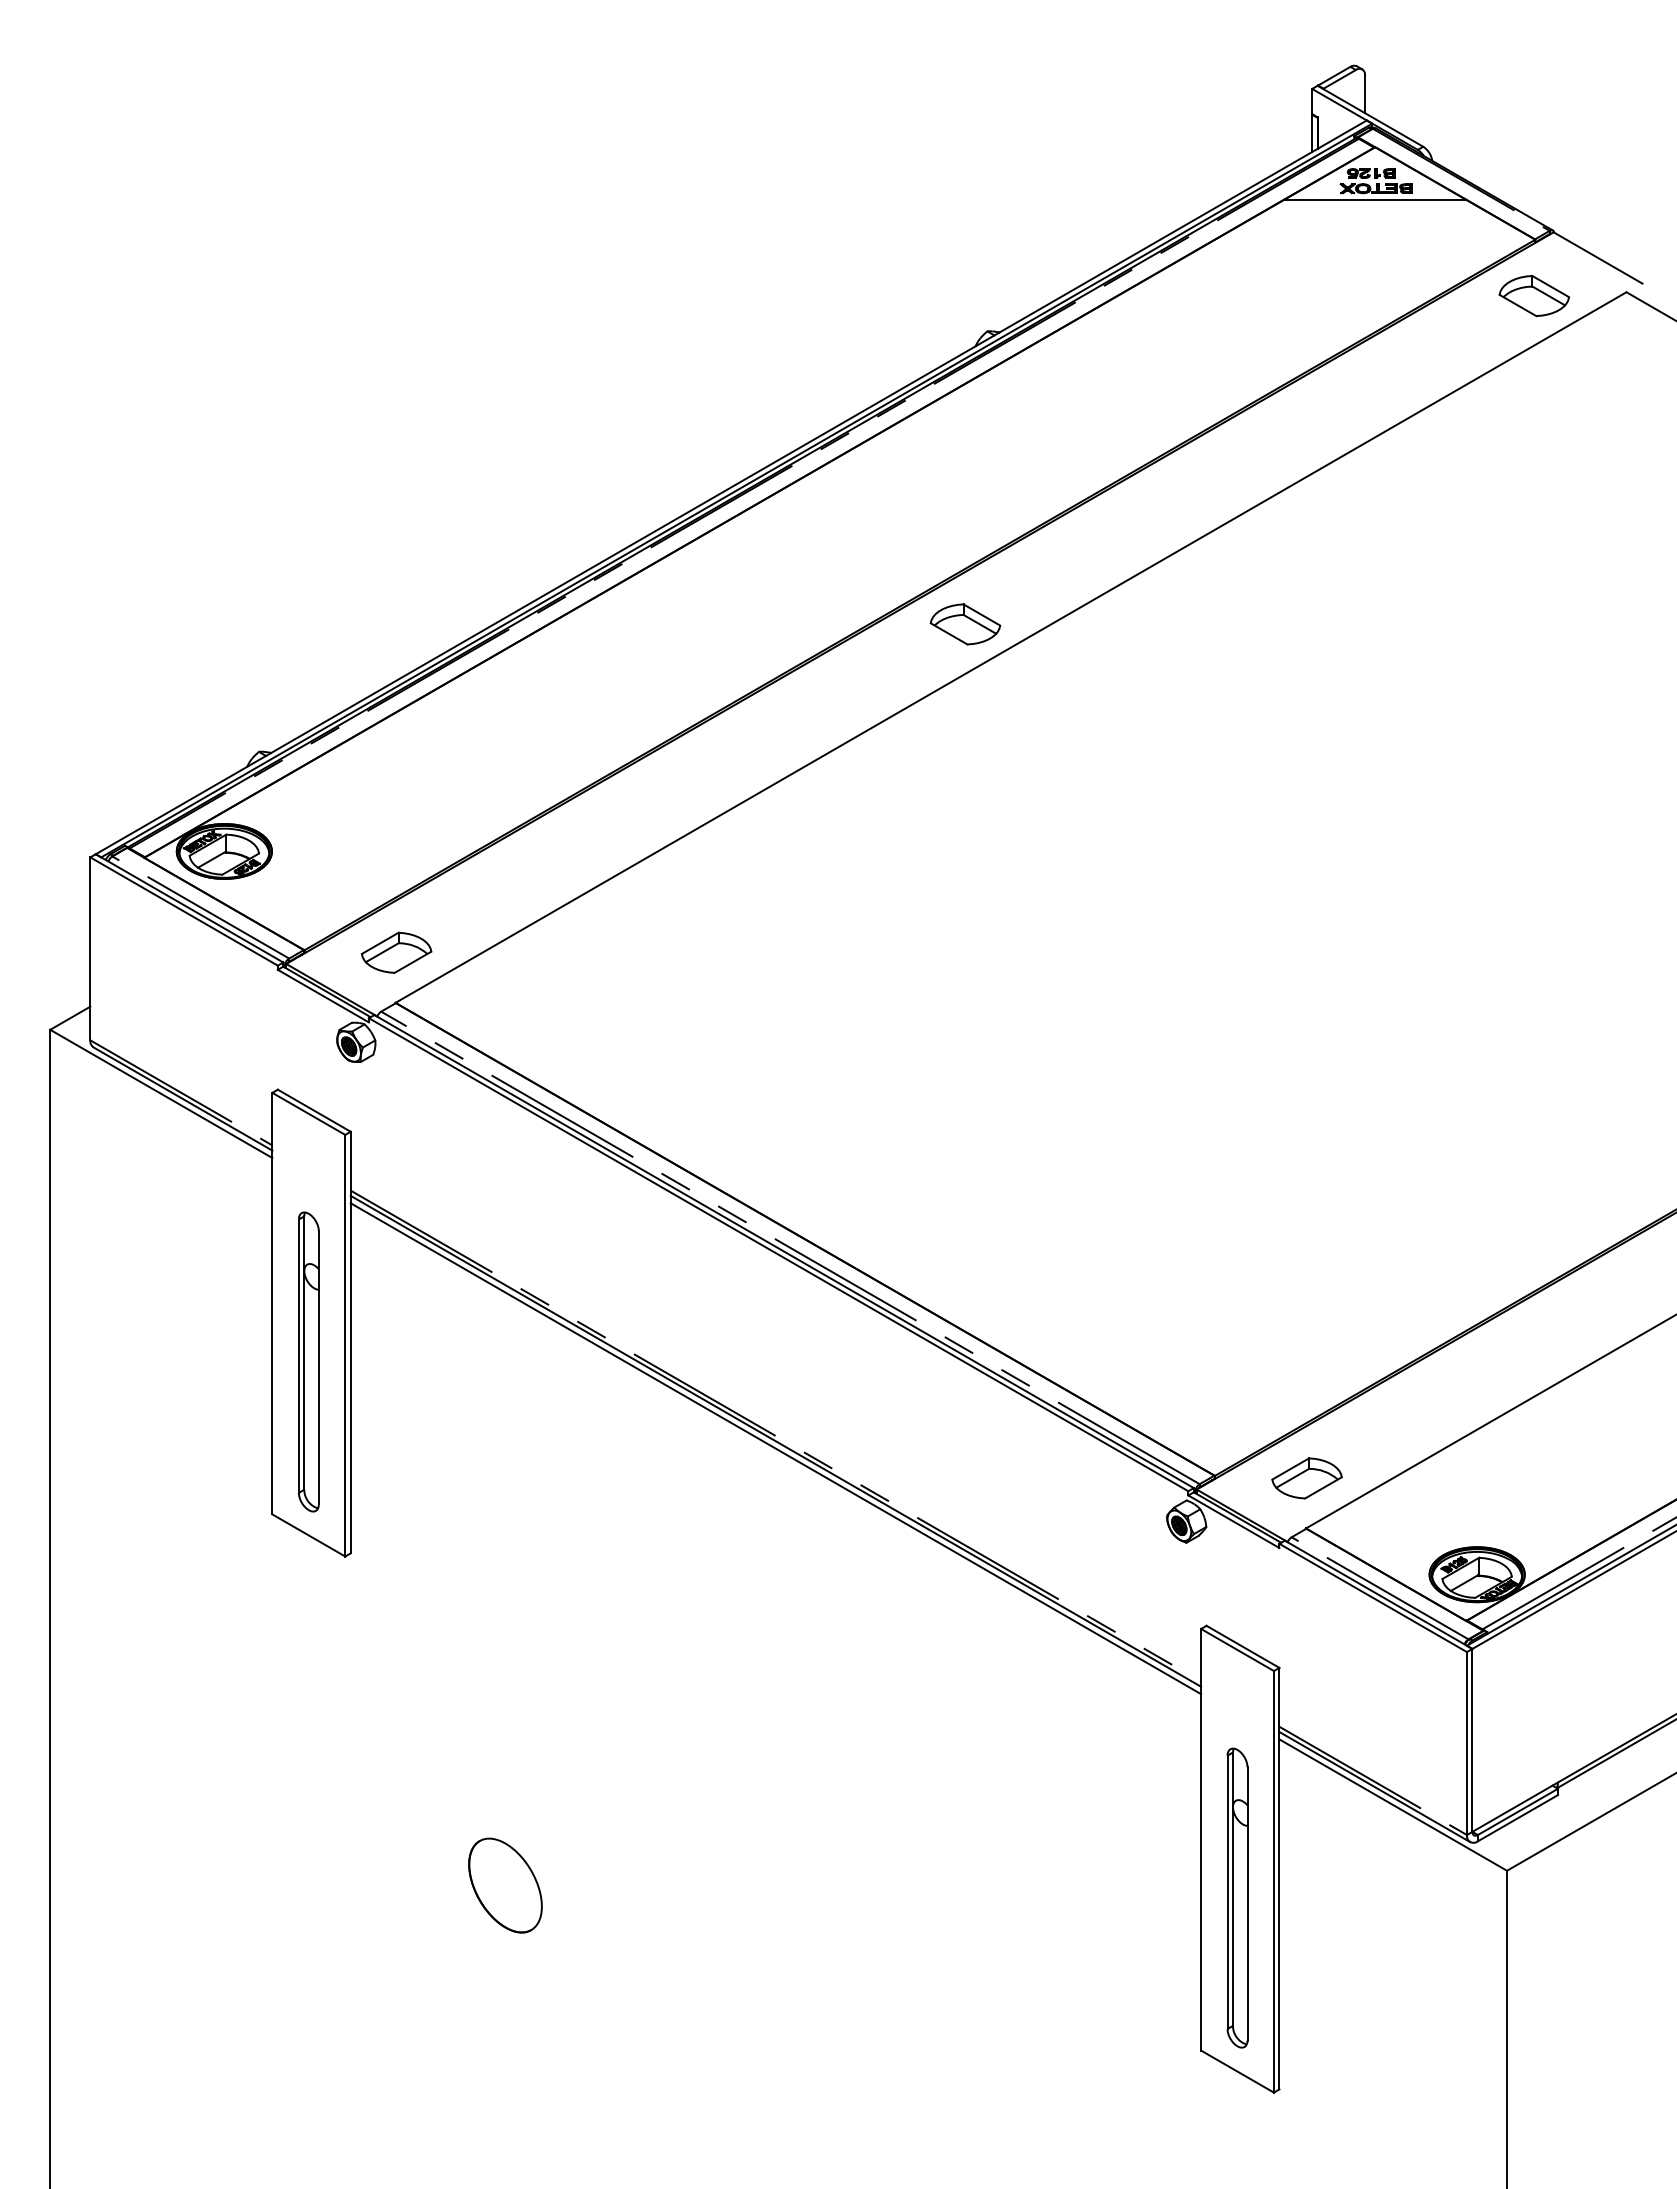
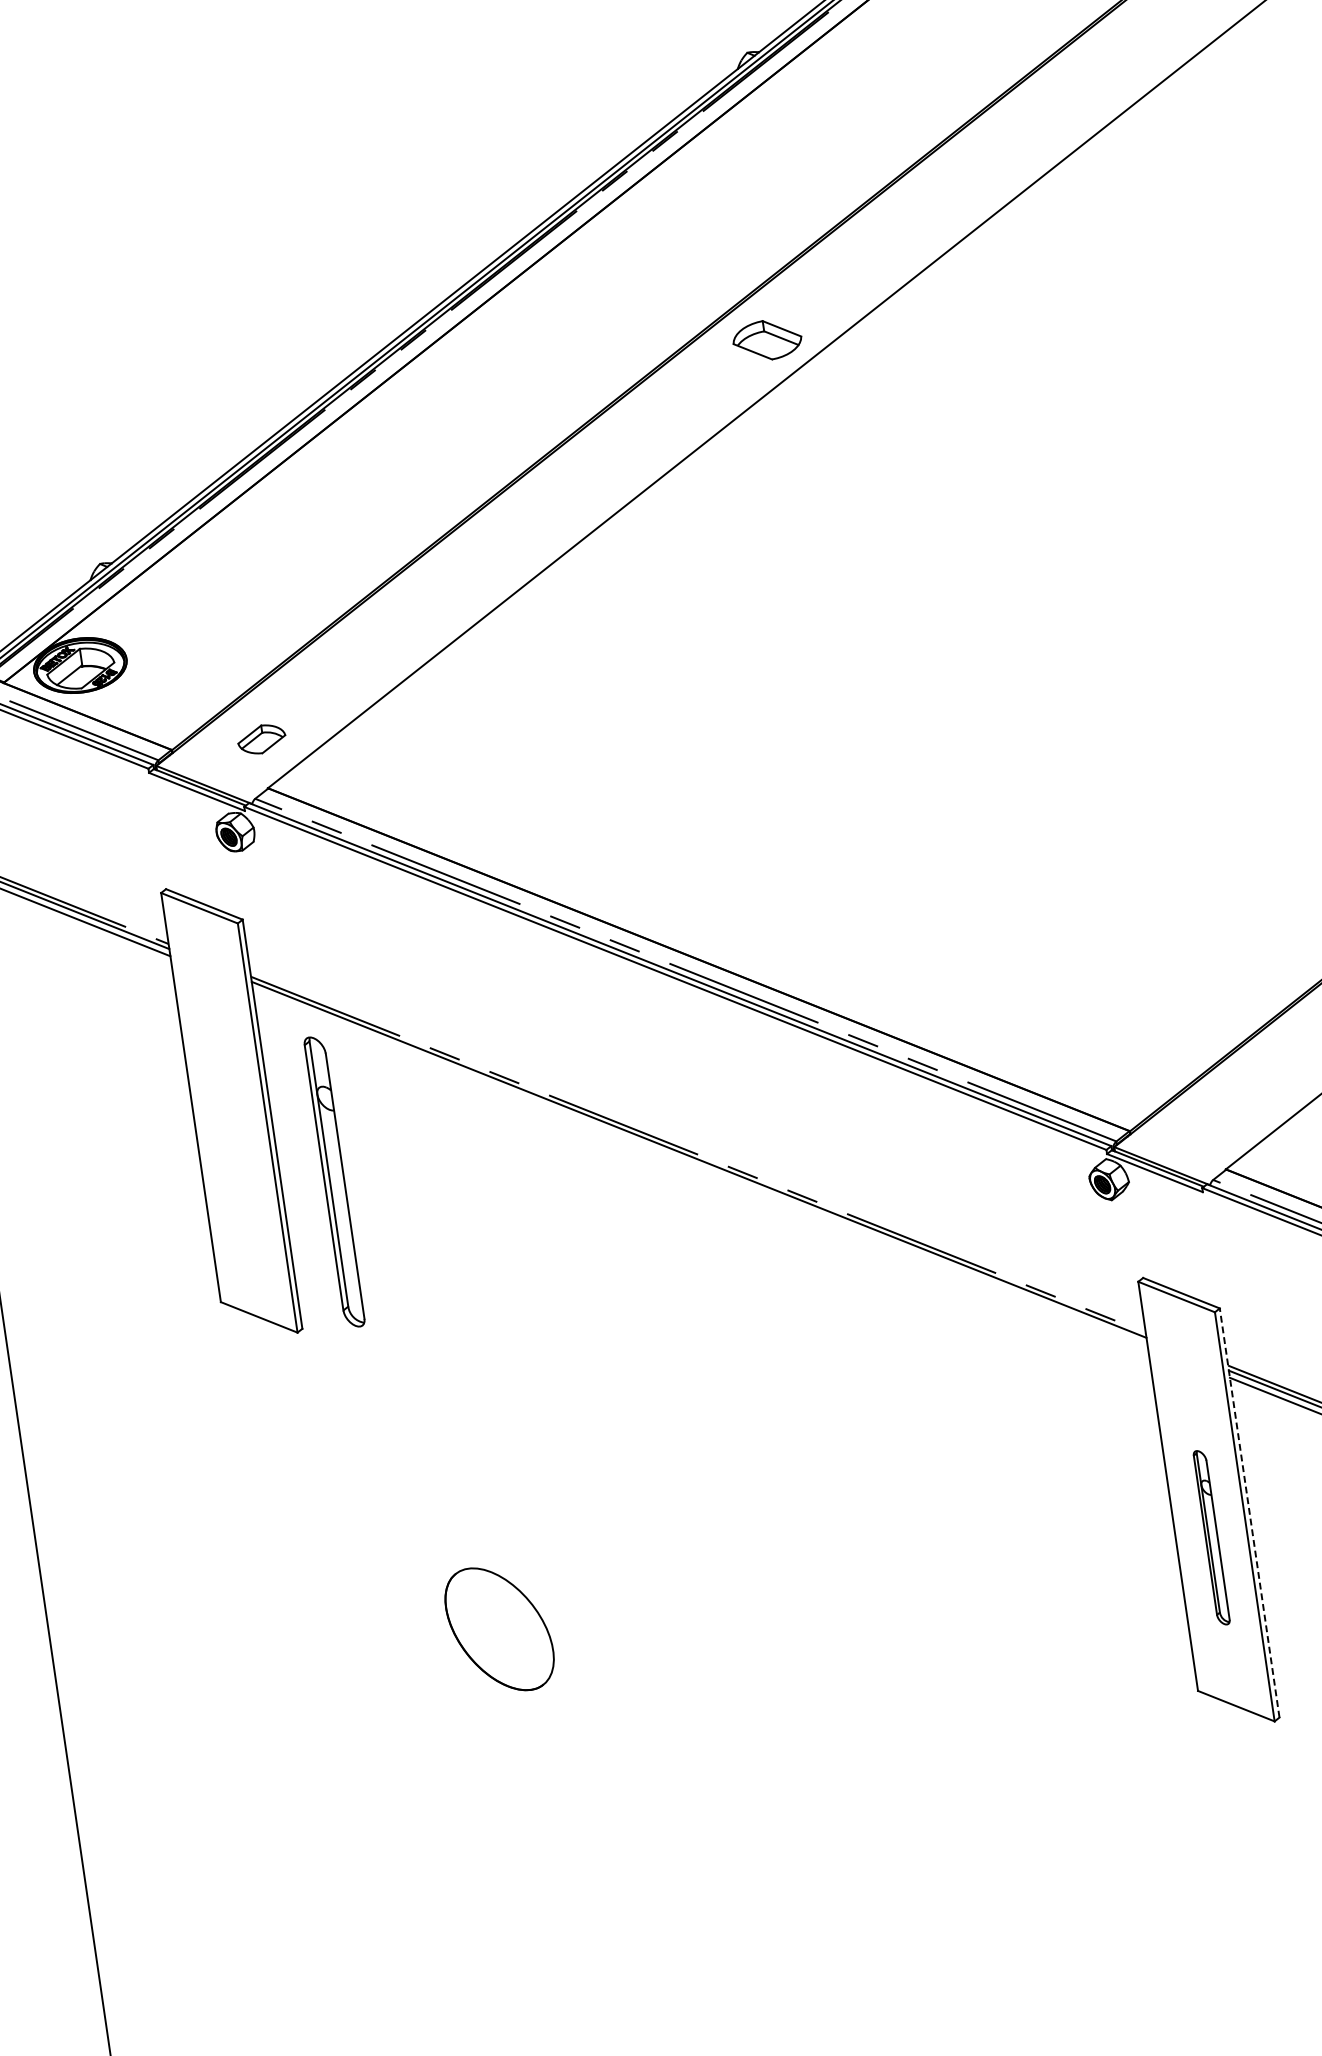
part: (396, 952) -> (261, 739), size x0.7
part: (308, 1361) -> (334, 1181), moved
line: (775, 1448) -> (699, 1166), removed
part: (1306, 1478) -> (1219, 1120), removed
line: (1279, 1878) -> (1249, 1512), solid -> dashed
part: (505, 1885) -> (499, 1629), size x1.4
part: (1237, 1897) -> (1211, 1537), size x0.6

